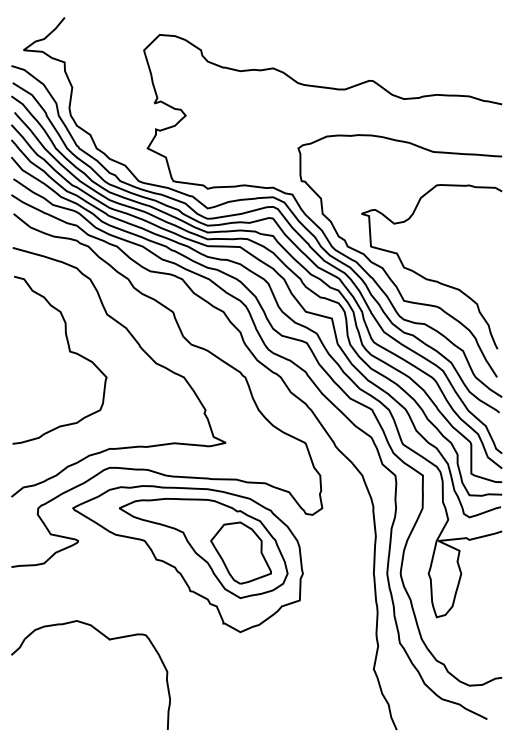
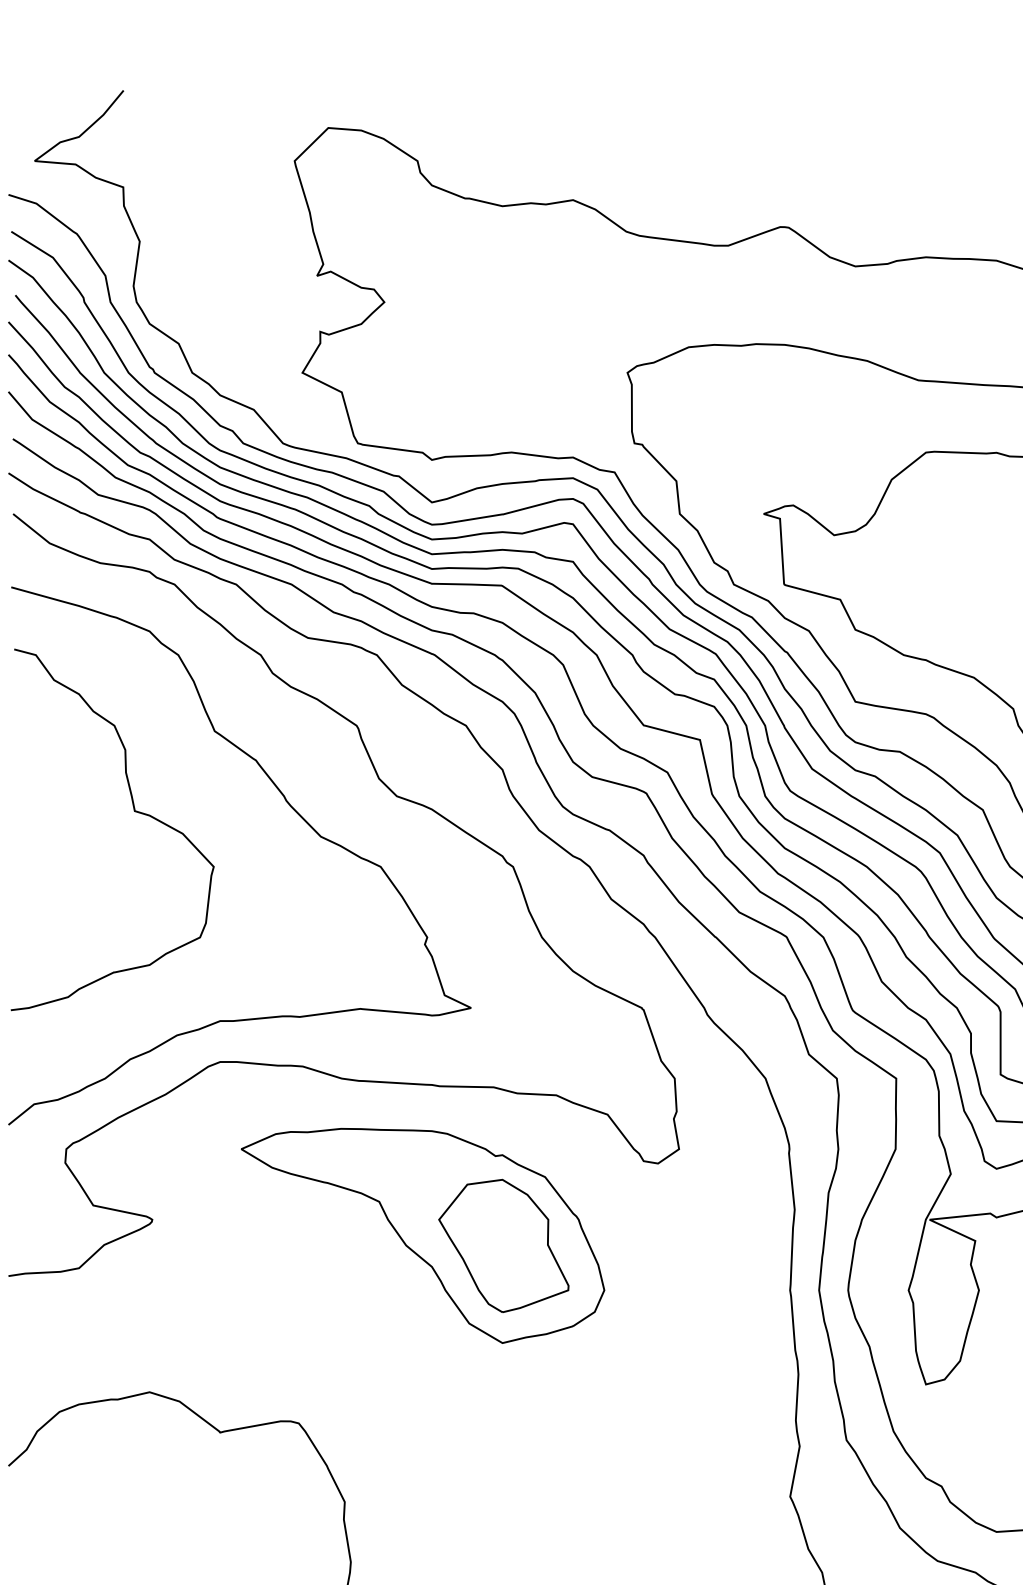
part: (187, 559) -> (388, 1259), removed

